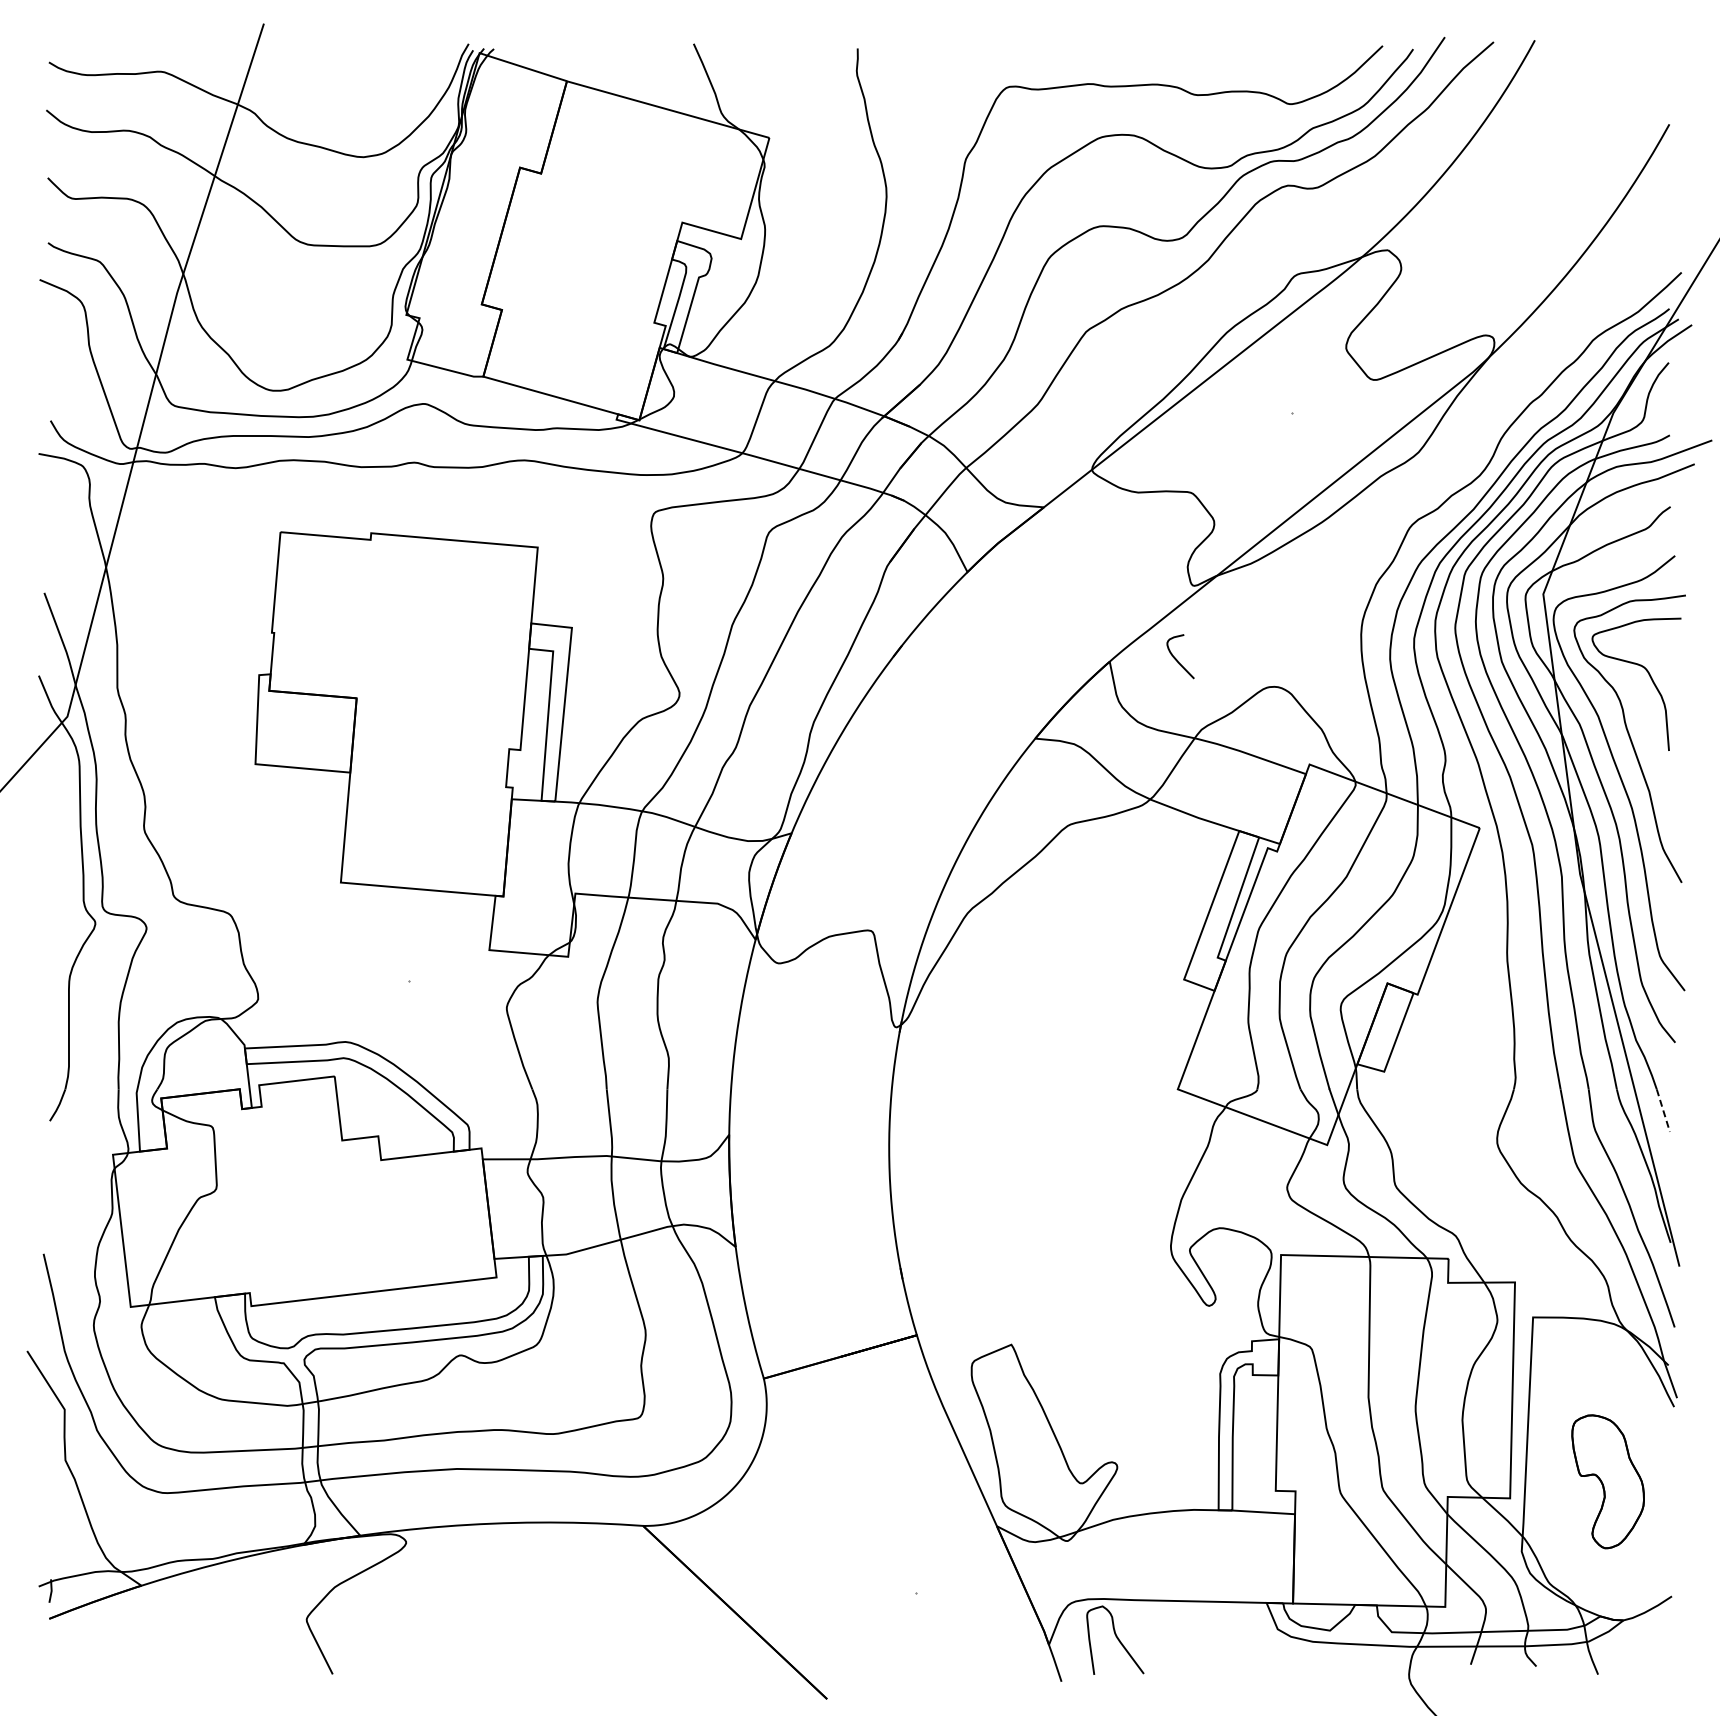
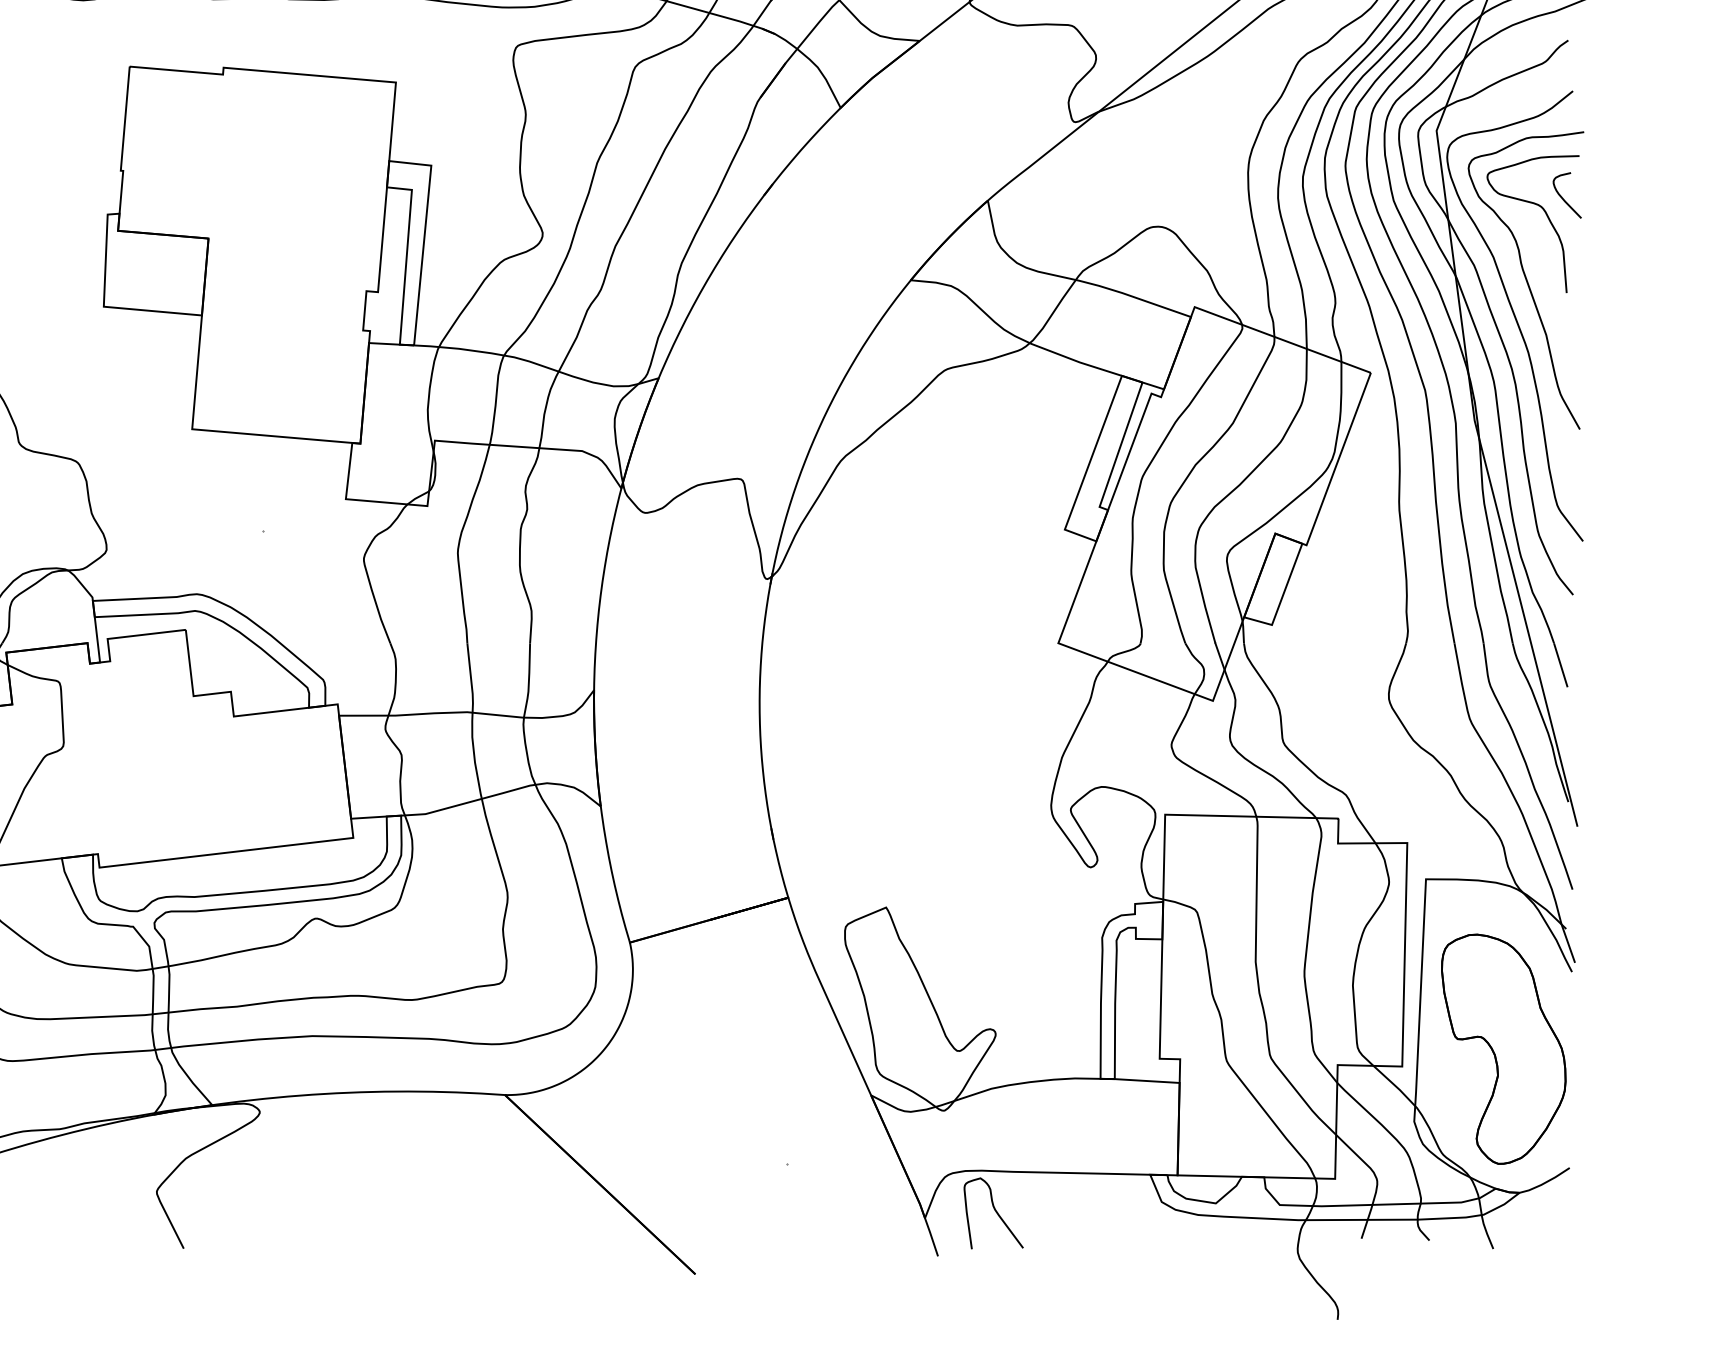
curve: (1177, 659) -> (1564, 198), moved
line: (1663, 1111) -> (1560, 666), dashed -> solid
part: (1607, 1481) -> (1503, 1049), size x1.67

